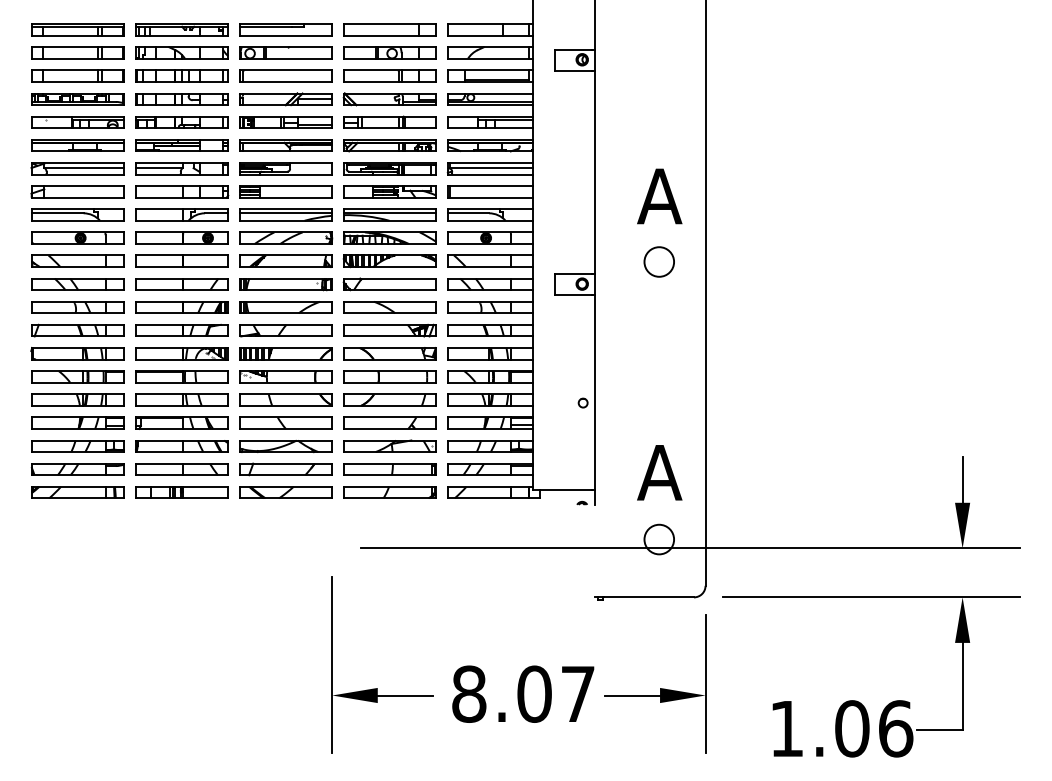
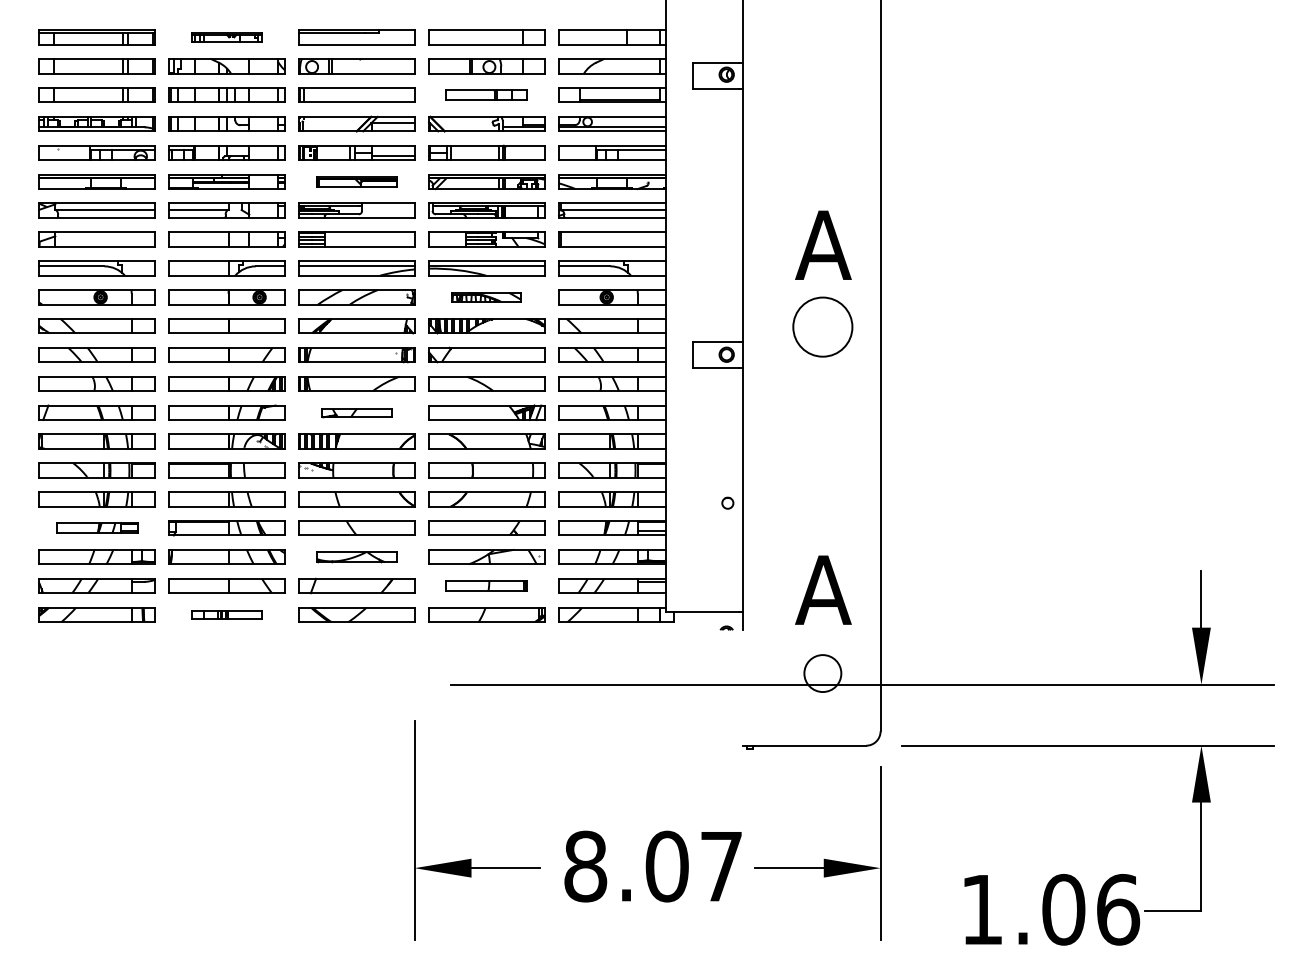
part: (181, 29) -> (226, 36), size x0.6
part: (389, 75) -> (486, 94), size x0.7
part: (285, 145) -> (356, 181), size x0.7
part: (389, 237) -> (486, 296), size x0.6
circle: (659, 261) -> (823, 326), size x1.6
part: (285, 330) -> (356, 412), size x0.6
part: (77, 422) -> (96, 527), size x0.7
part: (285, 446) -> (356, 557), size x0.7
part: (389, 469) -> (486, 586), size x0.7
part: (181, 492) -> (226, 614), size x0.6

